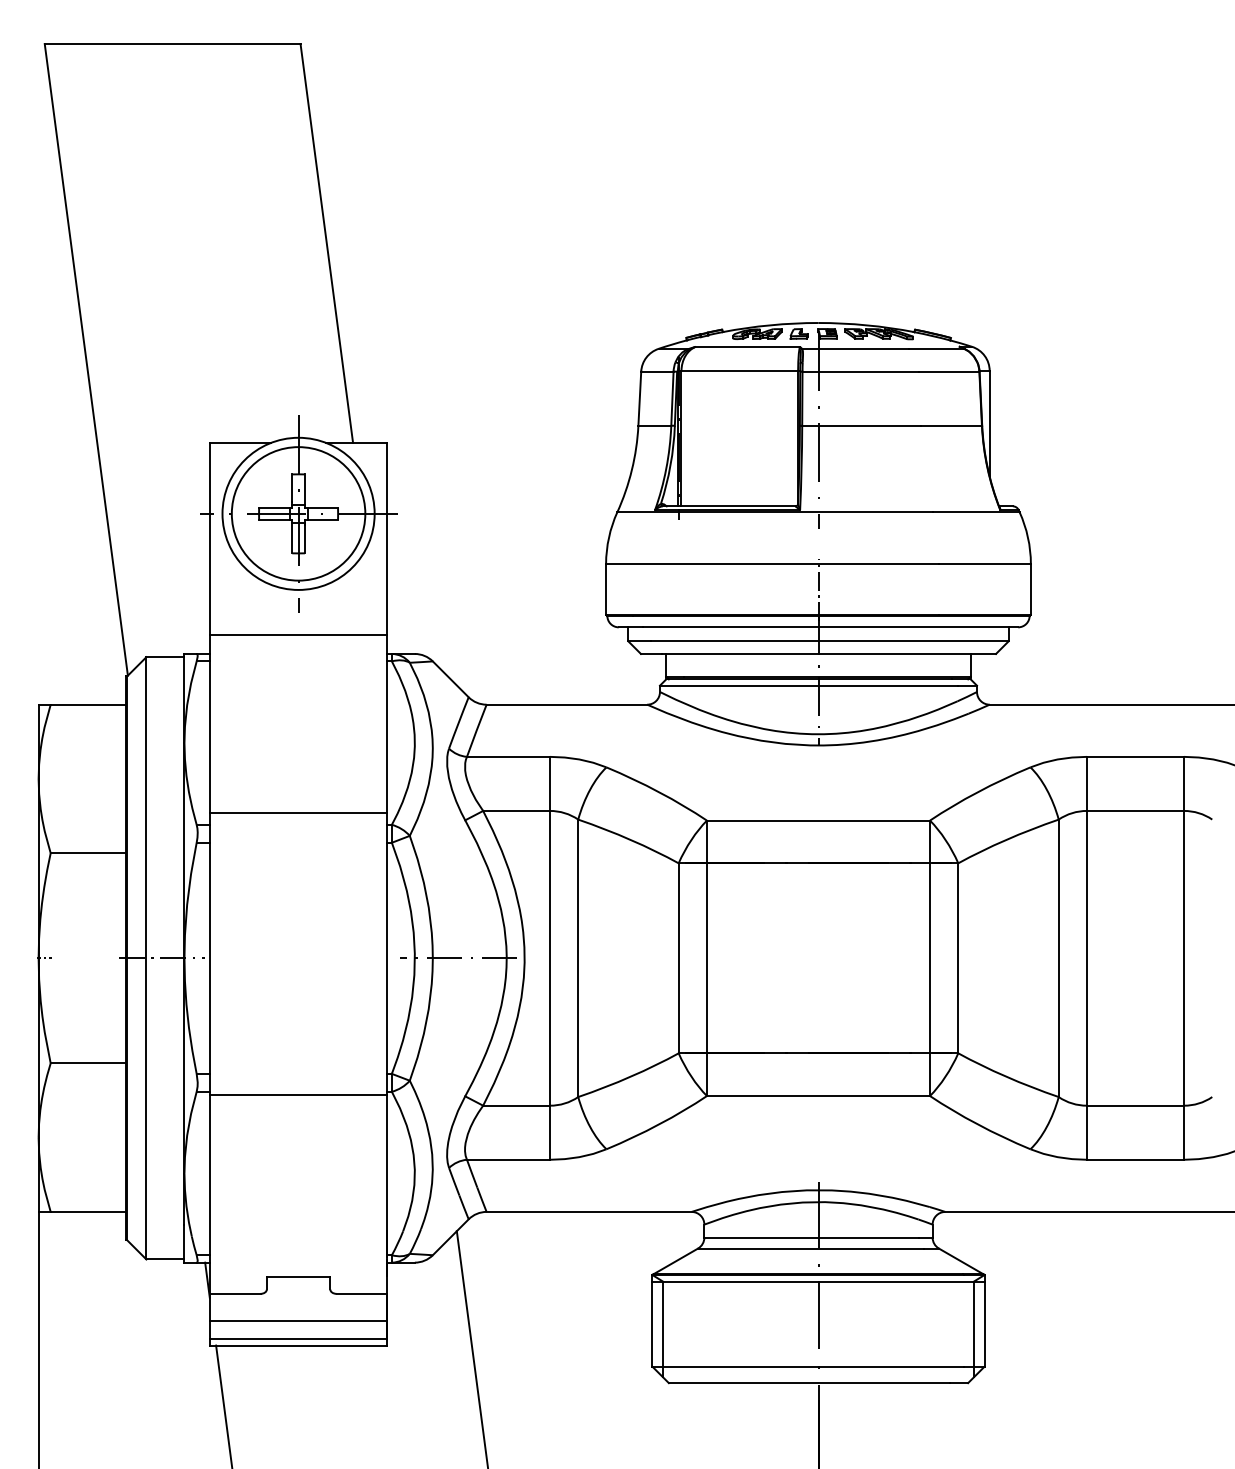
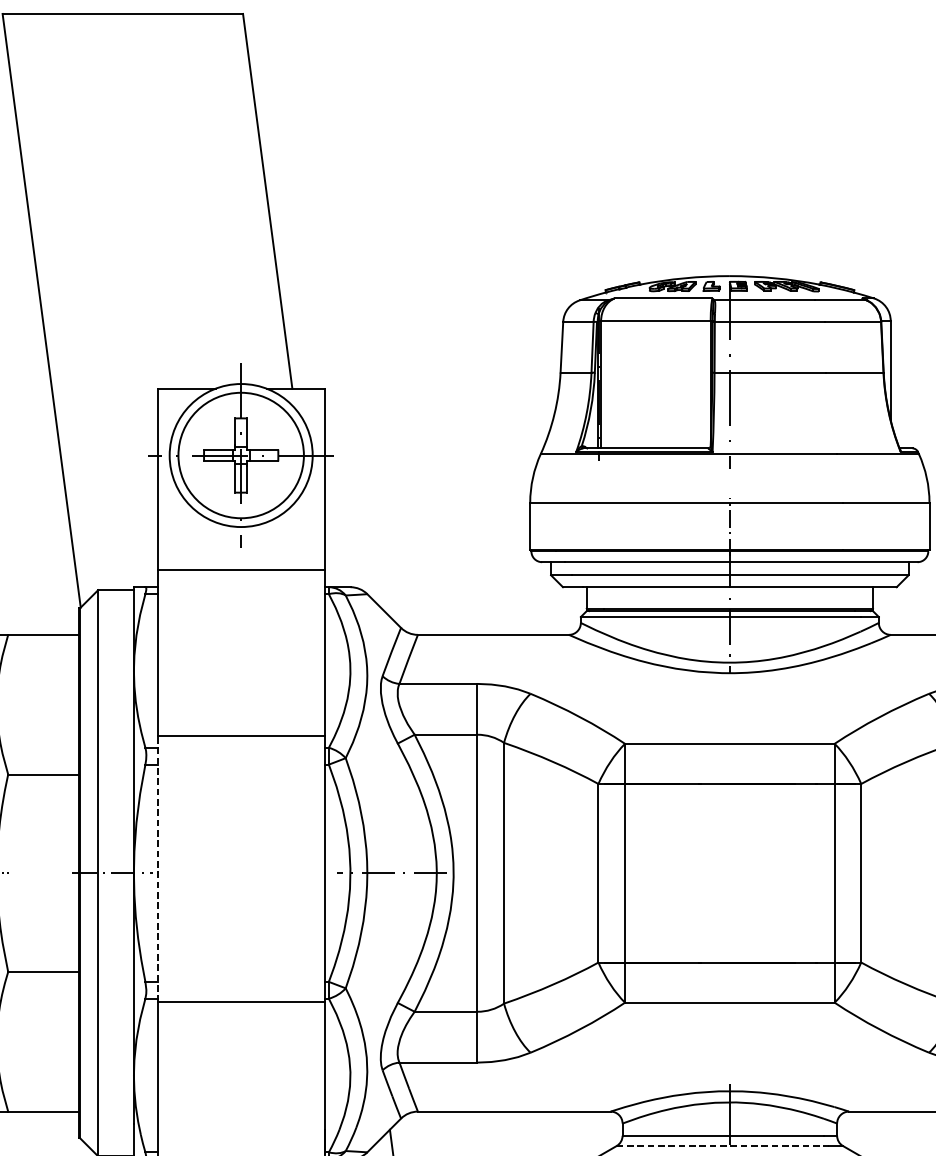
line: (209, 953) -> (157, 868), solid -> dashed
line: (811, 1248) -> (723, 1146), solid -> dashed

